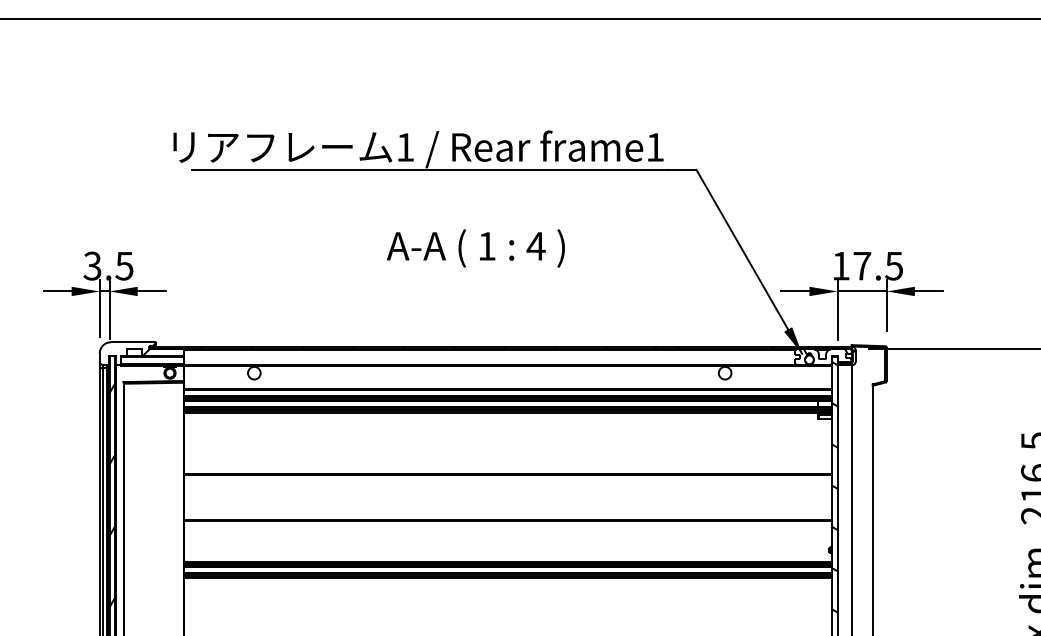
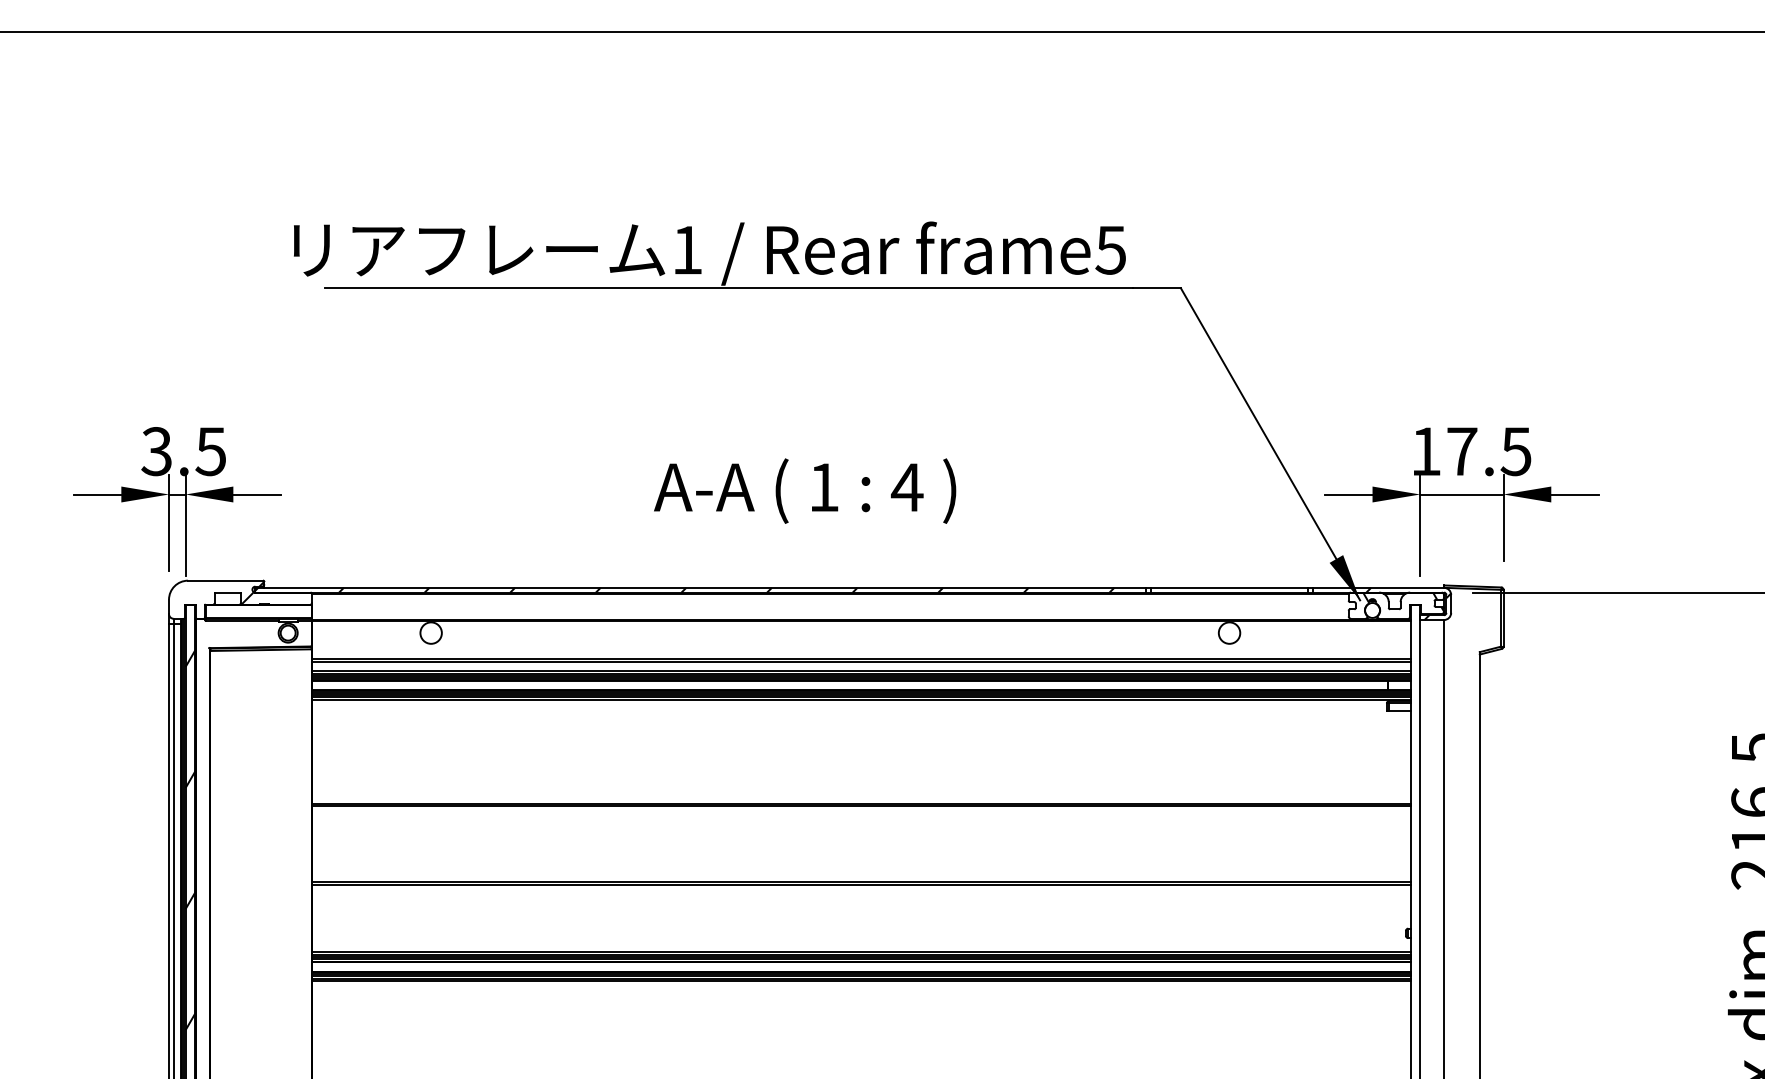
text: (654, 147) -> (1109, 250), frame1 -> frame5
text: (475, 248) -> (804, 491), moved
hatch: (834, 486) -> (1414, 825), removed

